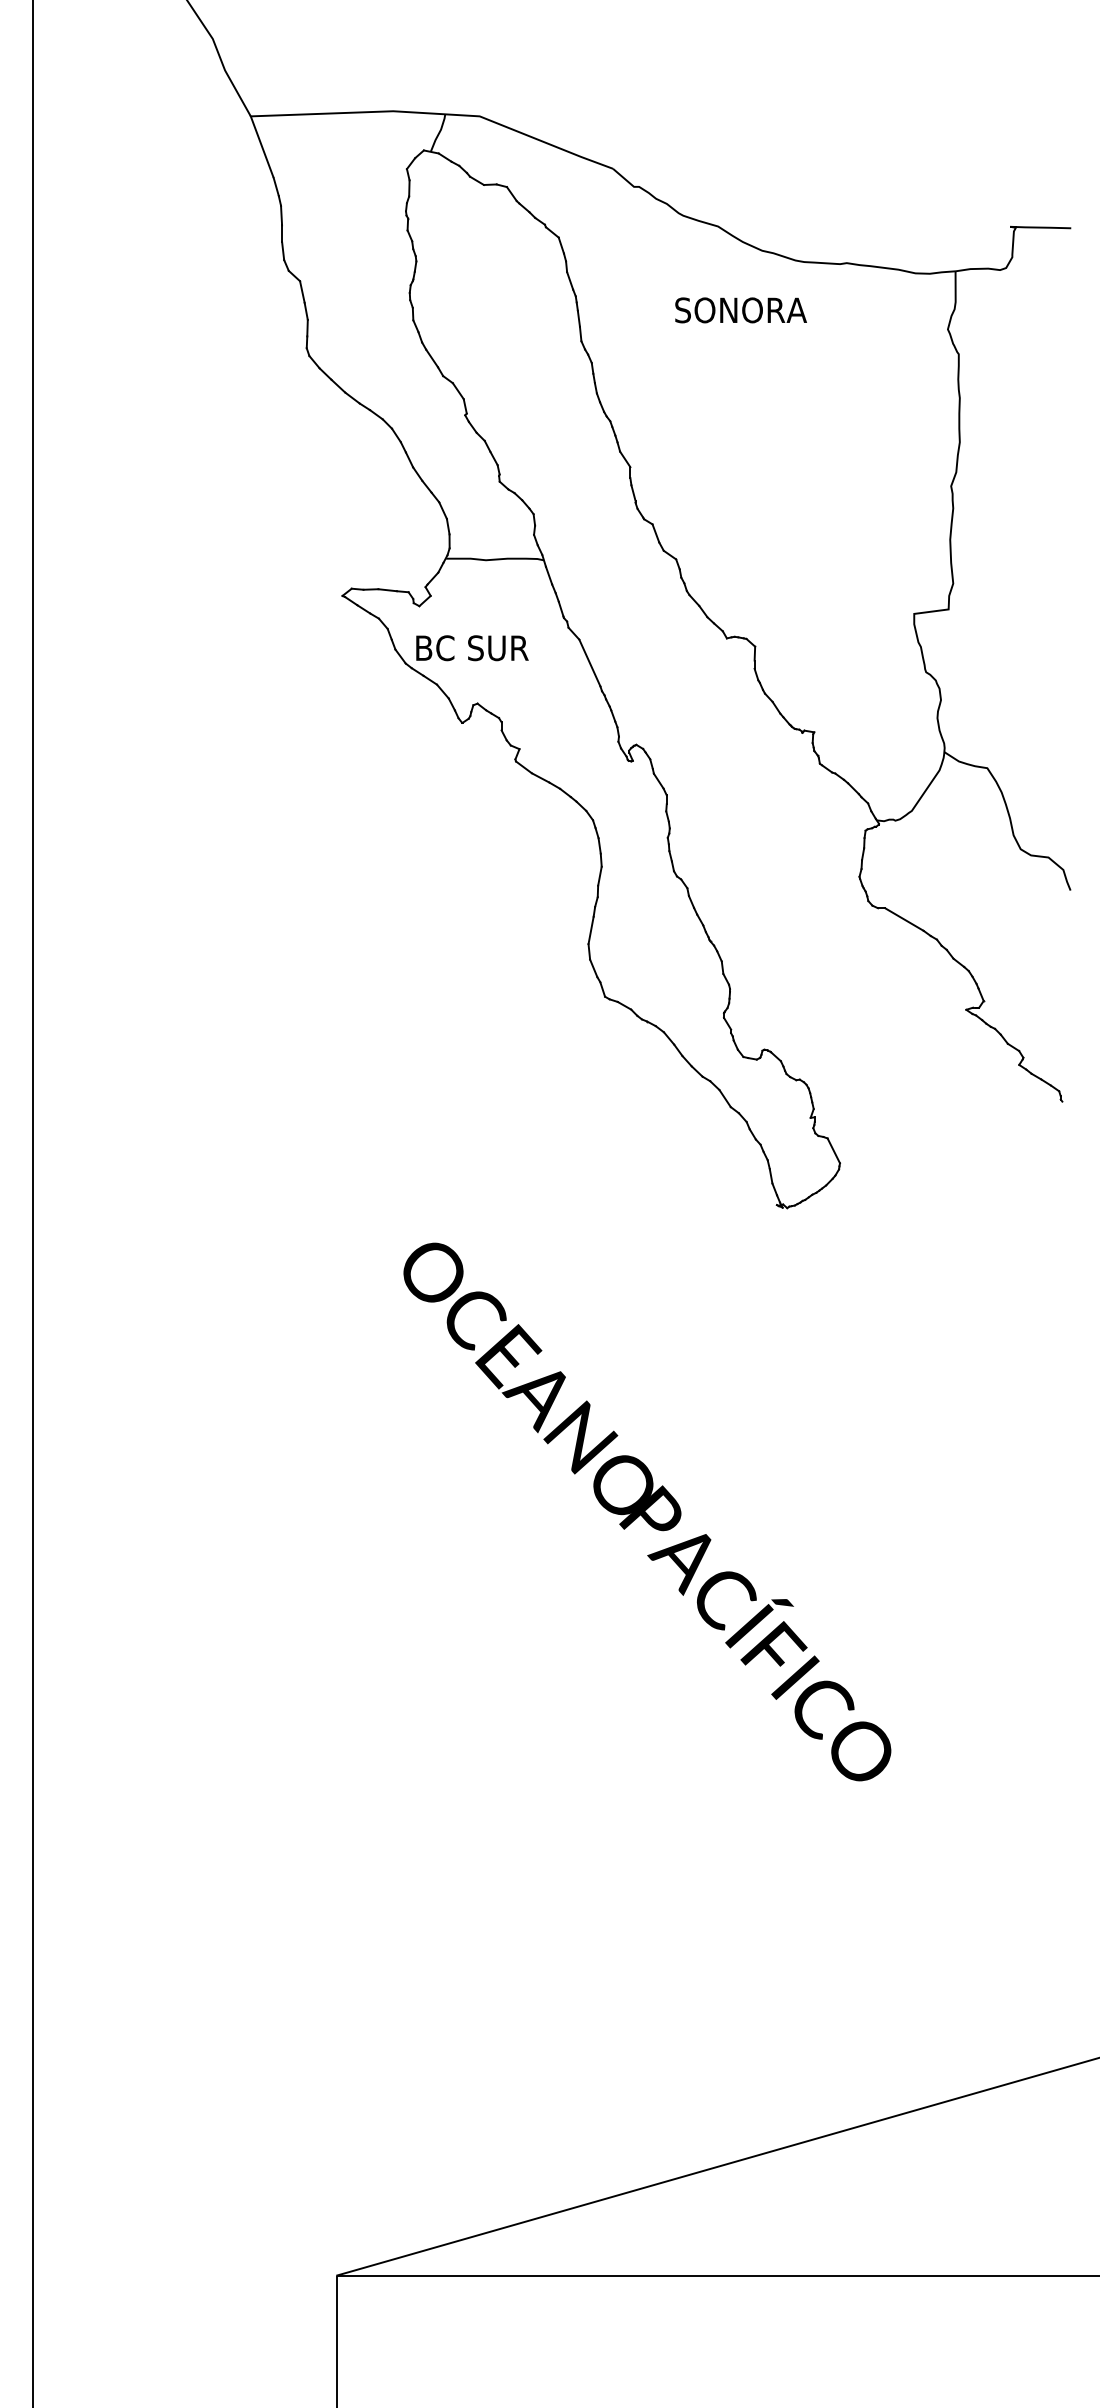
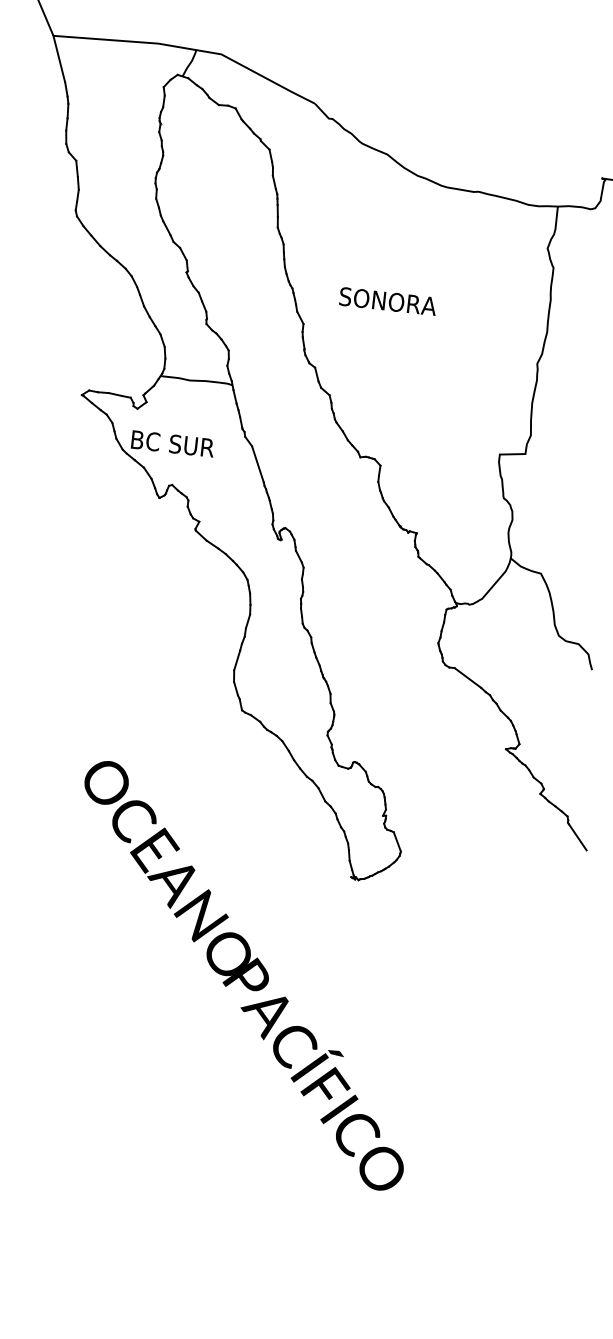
text: (740, 310) -> (387, 301), moved
line: (1075, 1117) -> (577, 837), added
text: (647, 1511) -> (244, 975), moved

